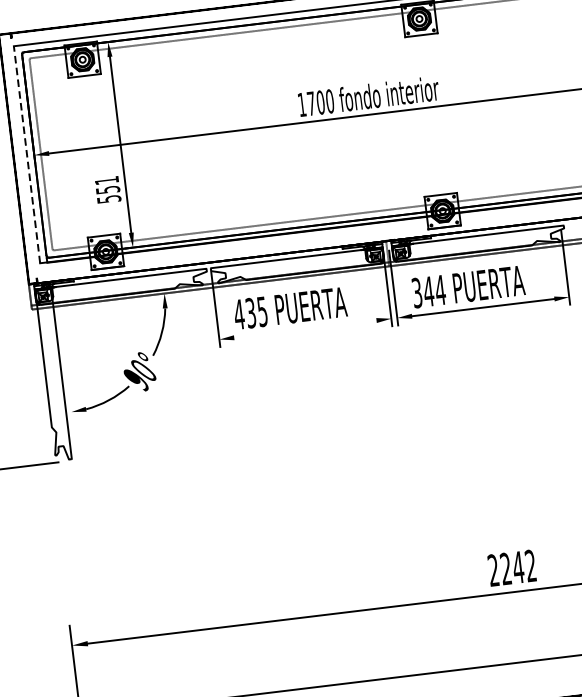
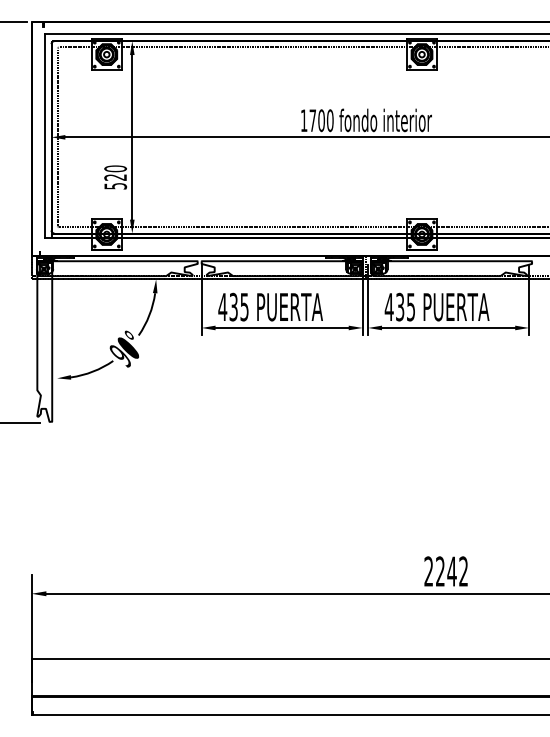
line: (26, 155) -> (44, 136), dashed -> solid
text: (107, 184) -> (115, 172), 551 -> 520
text: (428, 291) -> (399, 306), 344 -> 435
line: (304, 328) -> (281, 327), added

